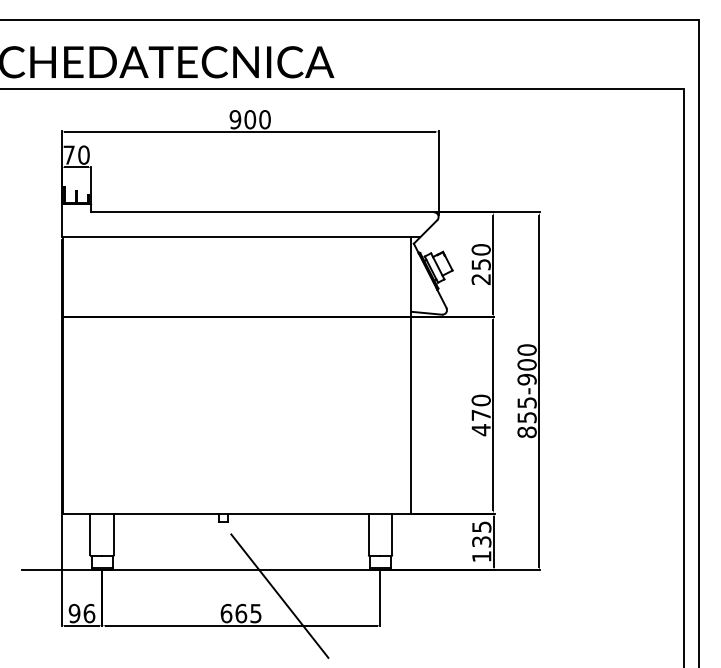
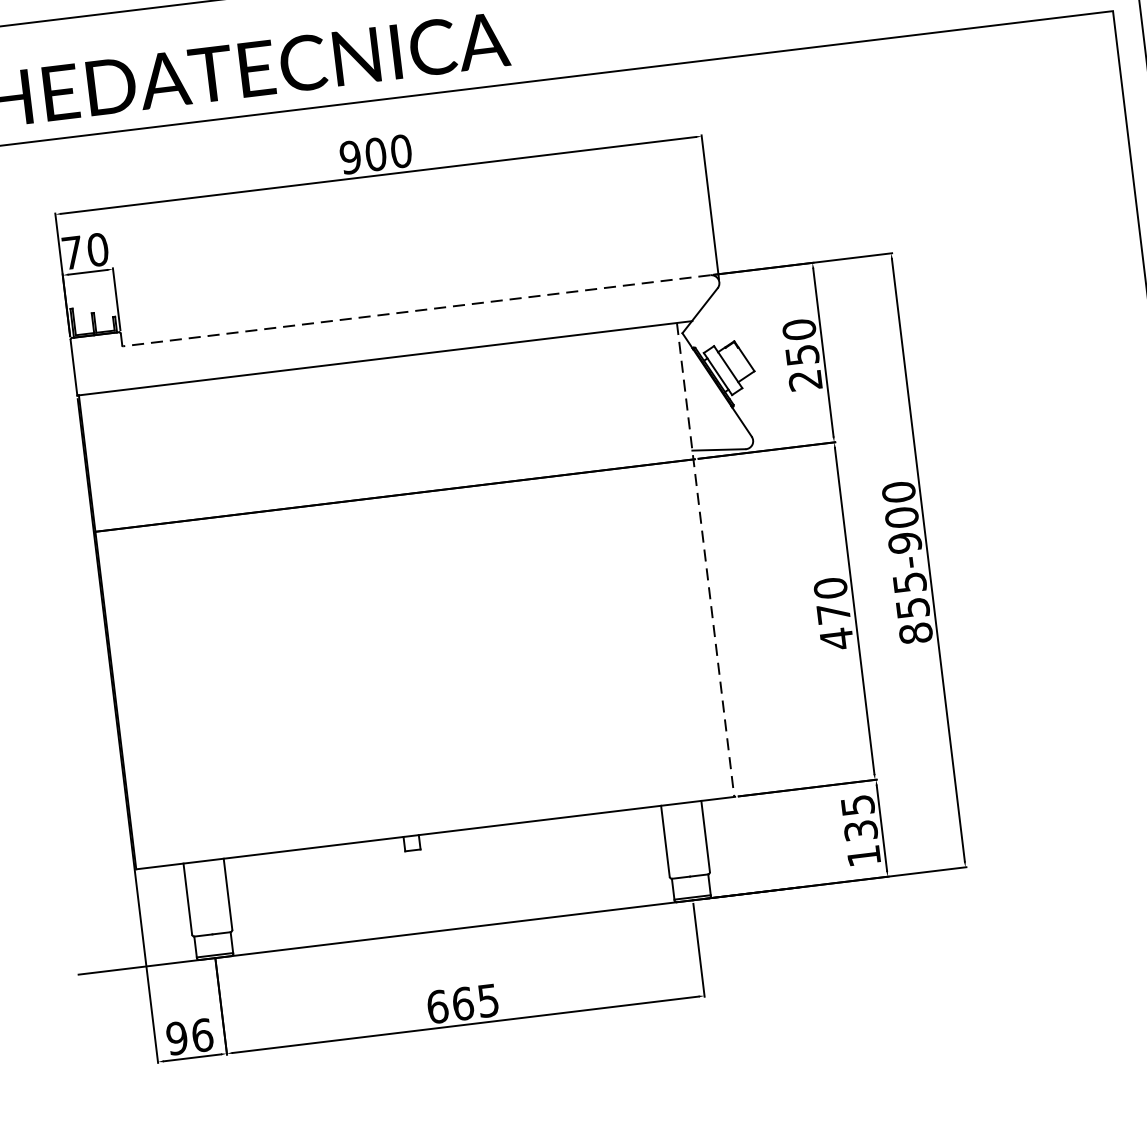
line: (262, 212) -> (416, 311), solid -> dashed
line: (411, 376) -> (705, 561), solid -> dashed
line: (279, 595) -> (524, 964), removed

